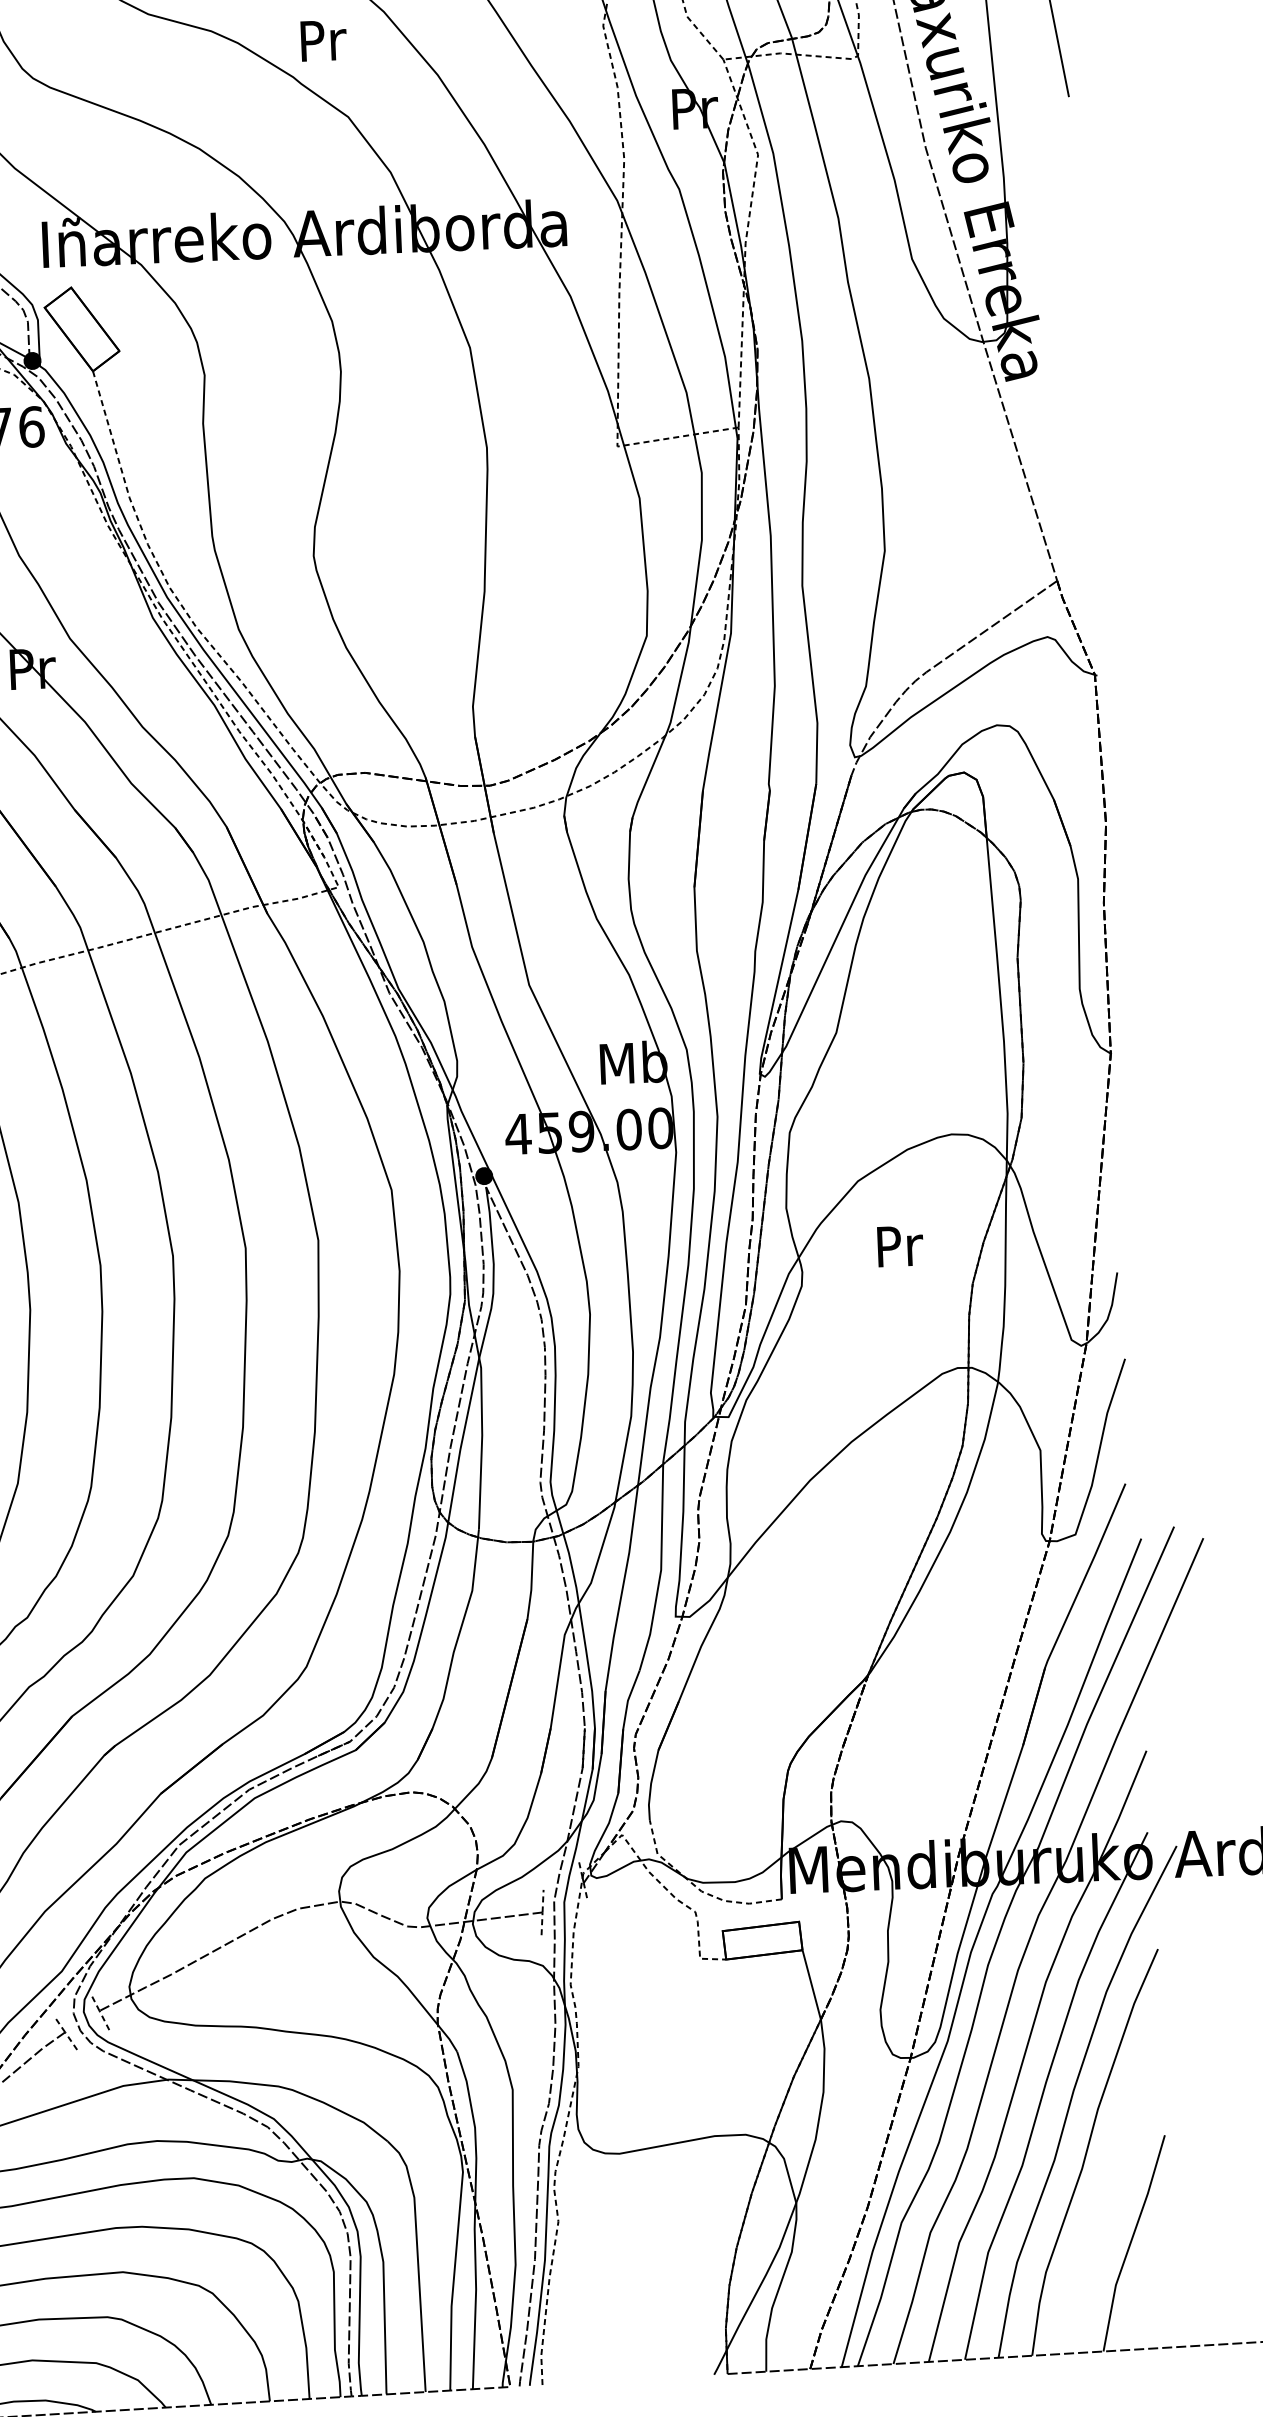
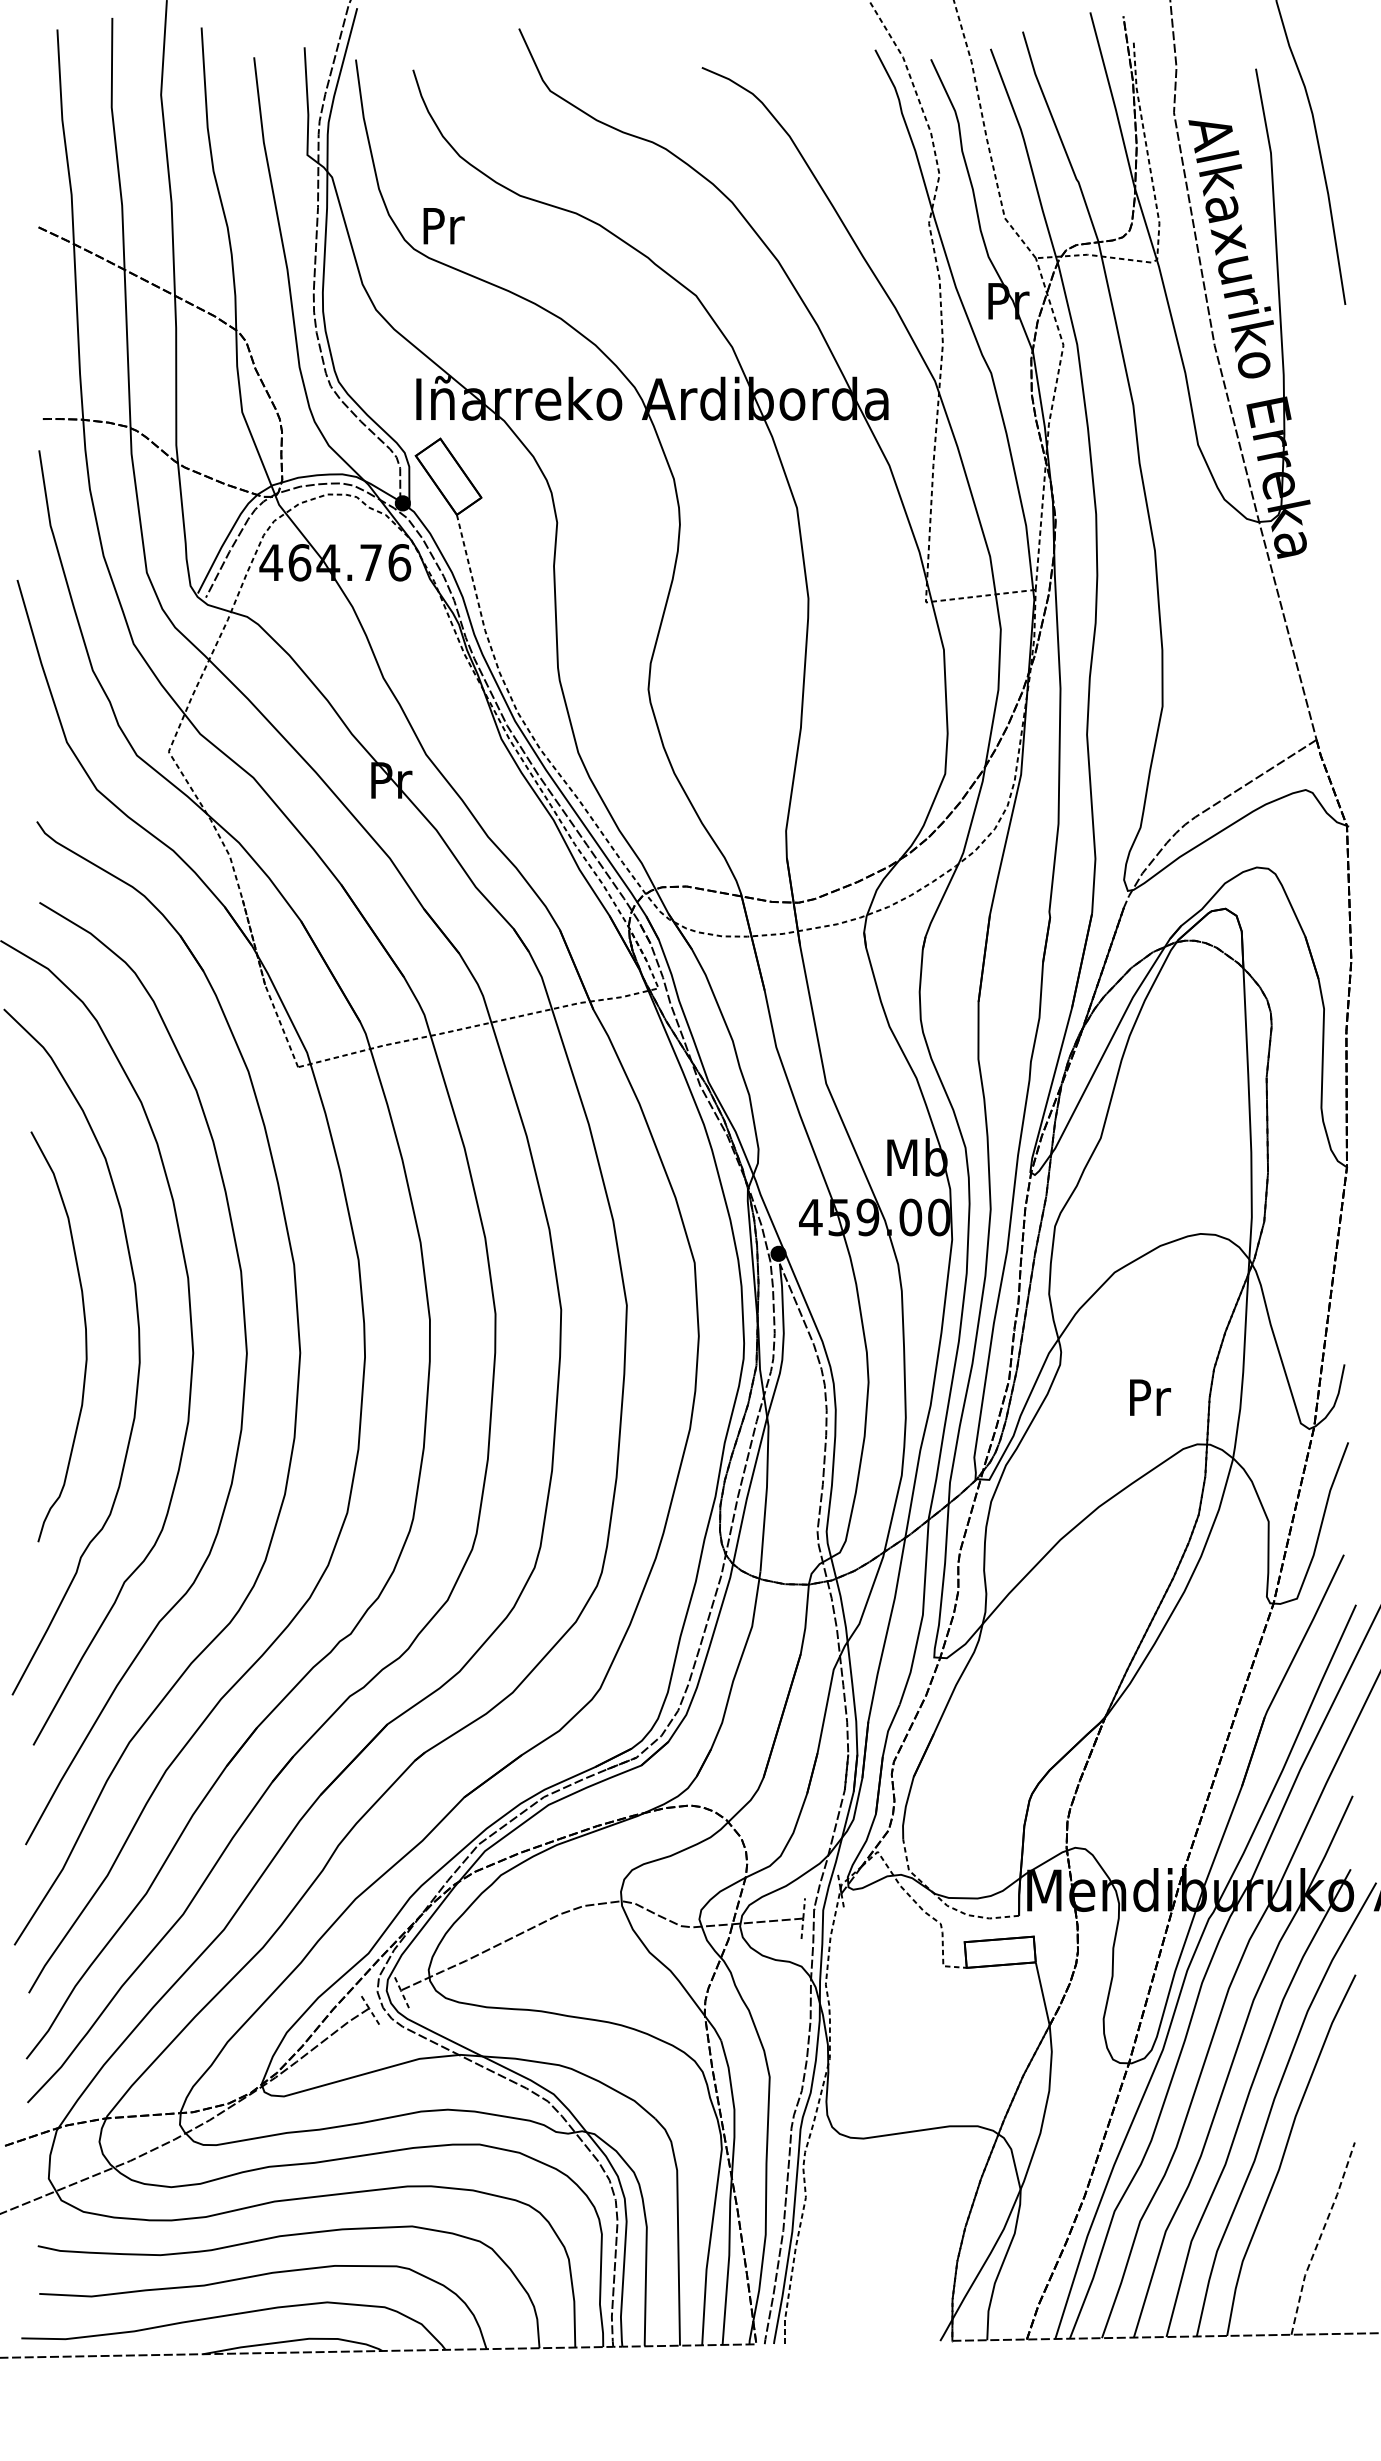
text: (323, 41) -> (443, 226), moved
text: (900, 1246) -> (1150, 1397), moved
line: (1131, 2242) -> (1320, 2237), solid -> dashed

